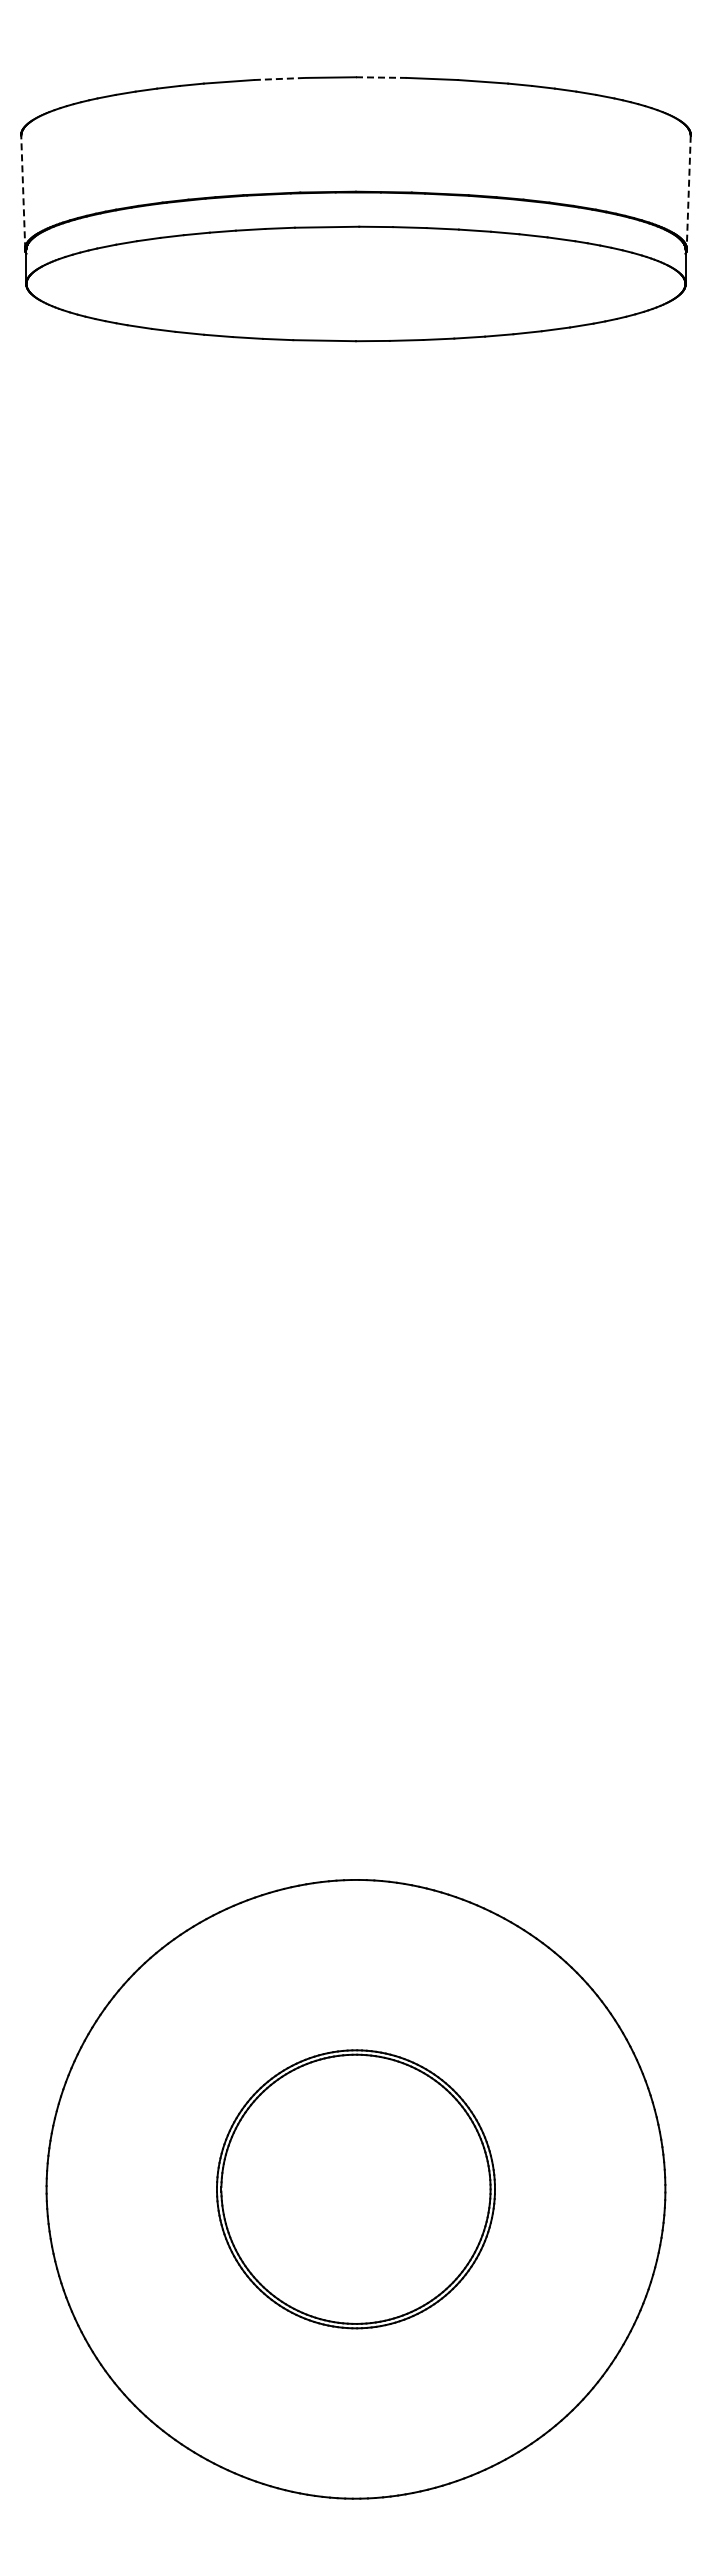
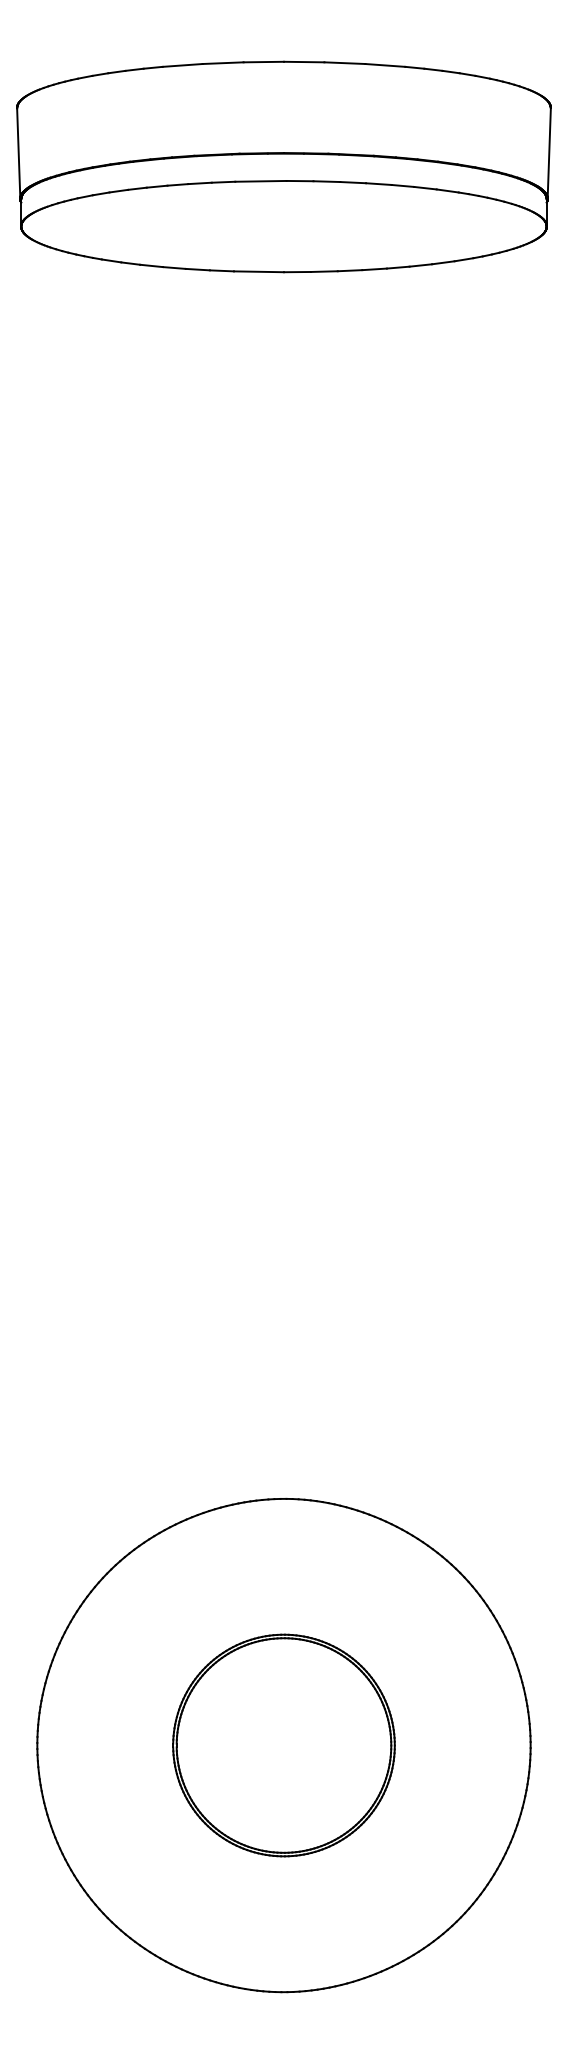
line: (381, 77) -> (304, 61), dashed -> solid
line: (279, 78) -> (223, 62), dashed -> solid
line: (23, 192) -> (18, 153), dashed -> solid
line: (688, 192) -> (549, 153), dashed -> solid

